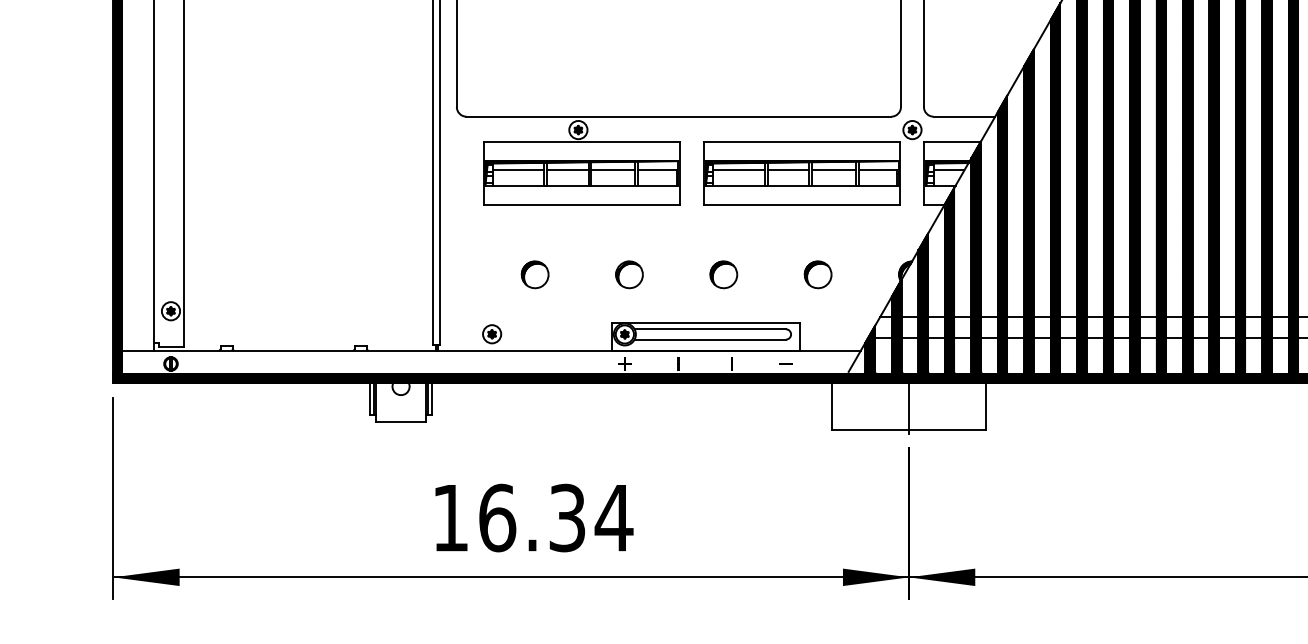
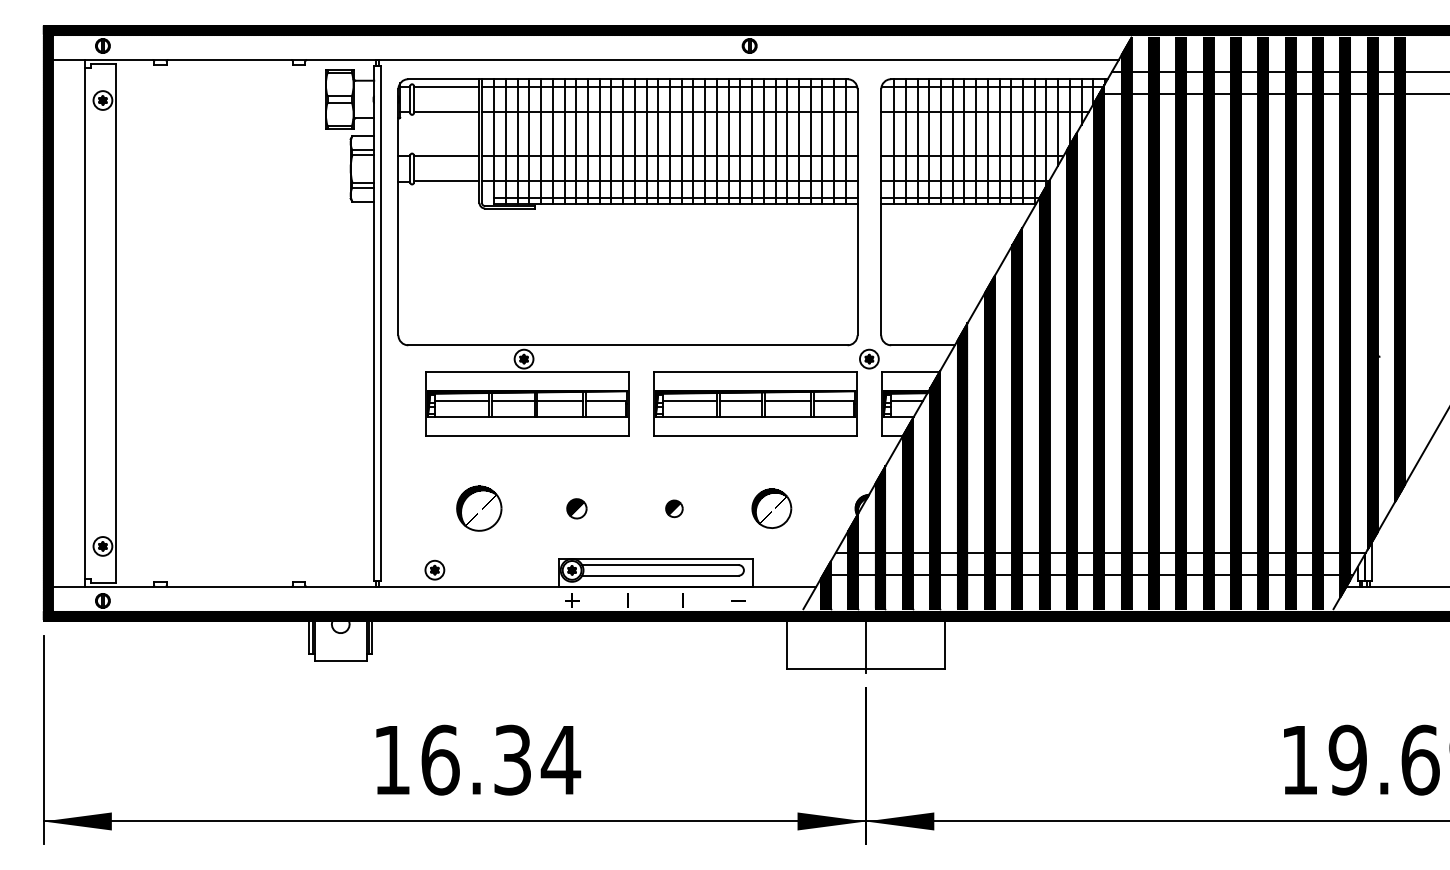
part: (535, 274) -> (479, 508), size x1.6
part: (629, 274) -> (576, 508), size x0.7
part: (723, 274) -> (674, 508), size x0.6
part: (817, 274) -> (771, 508), size x1.4

